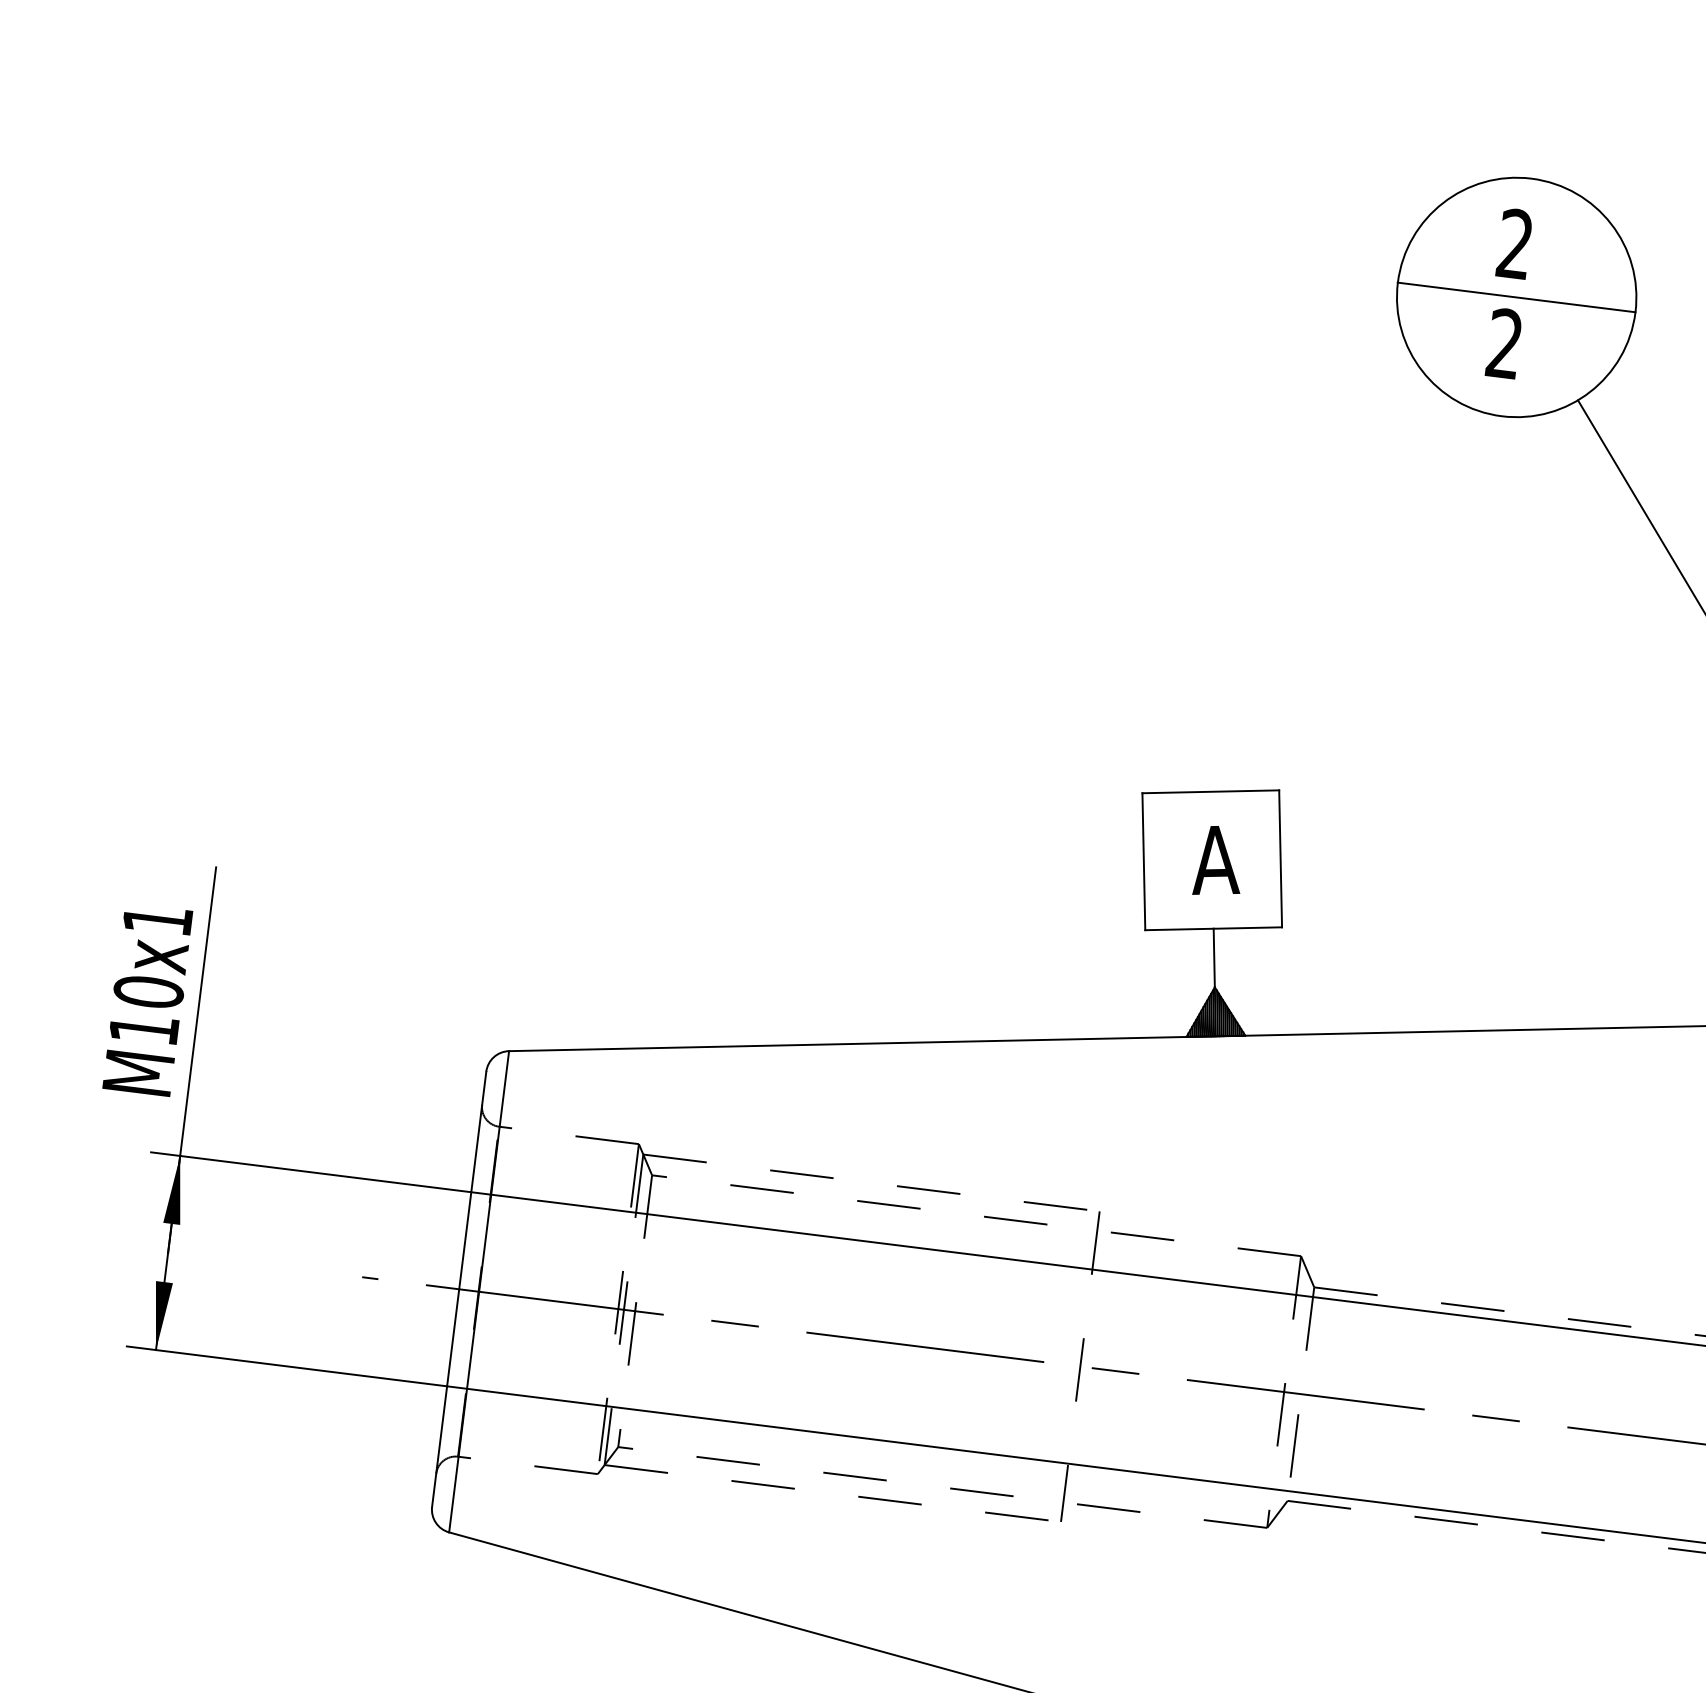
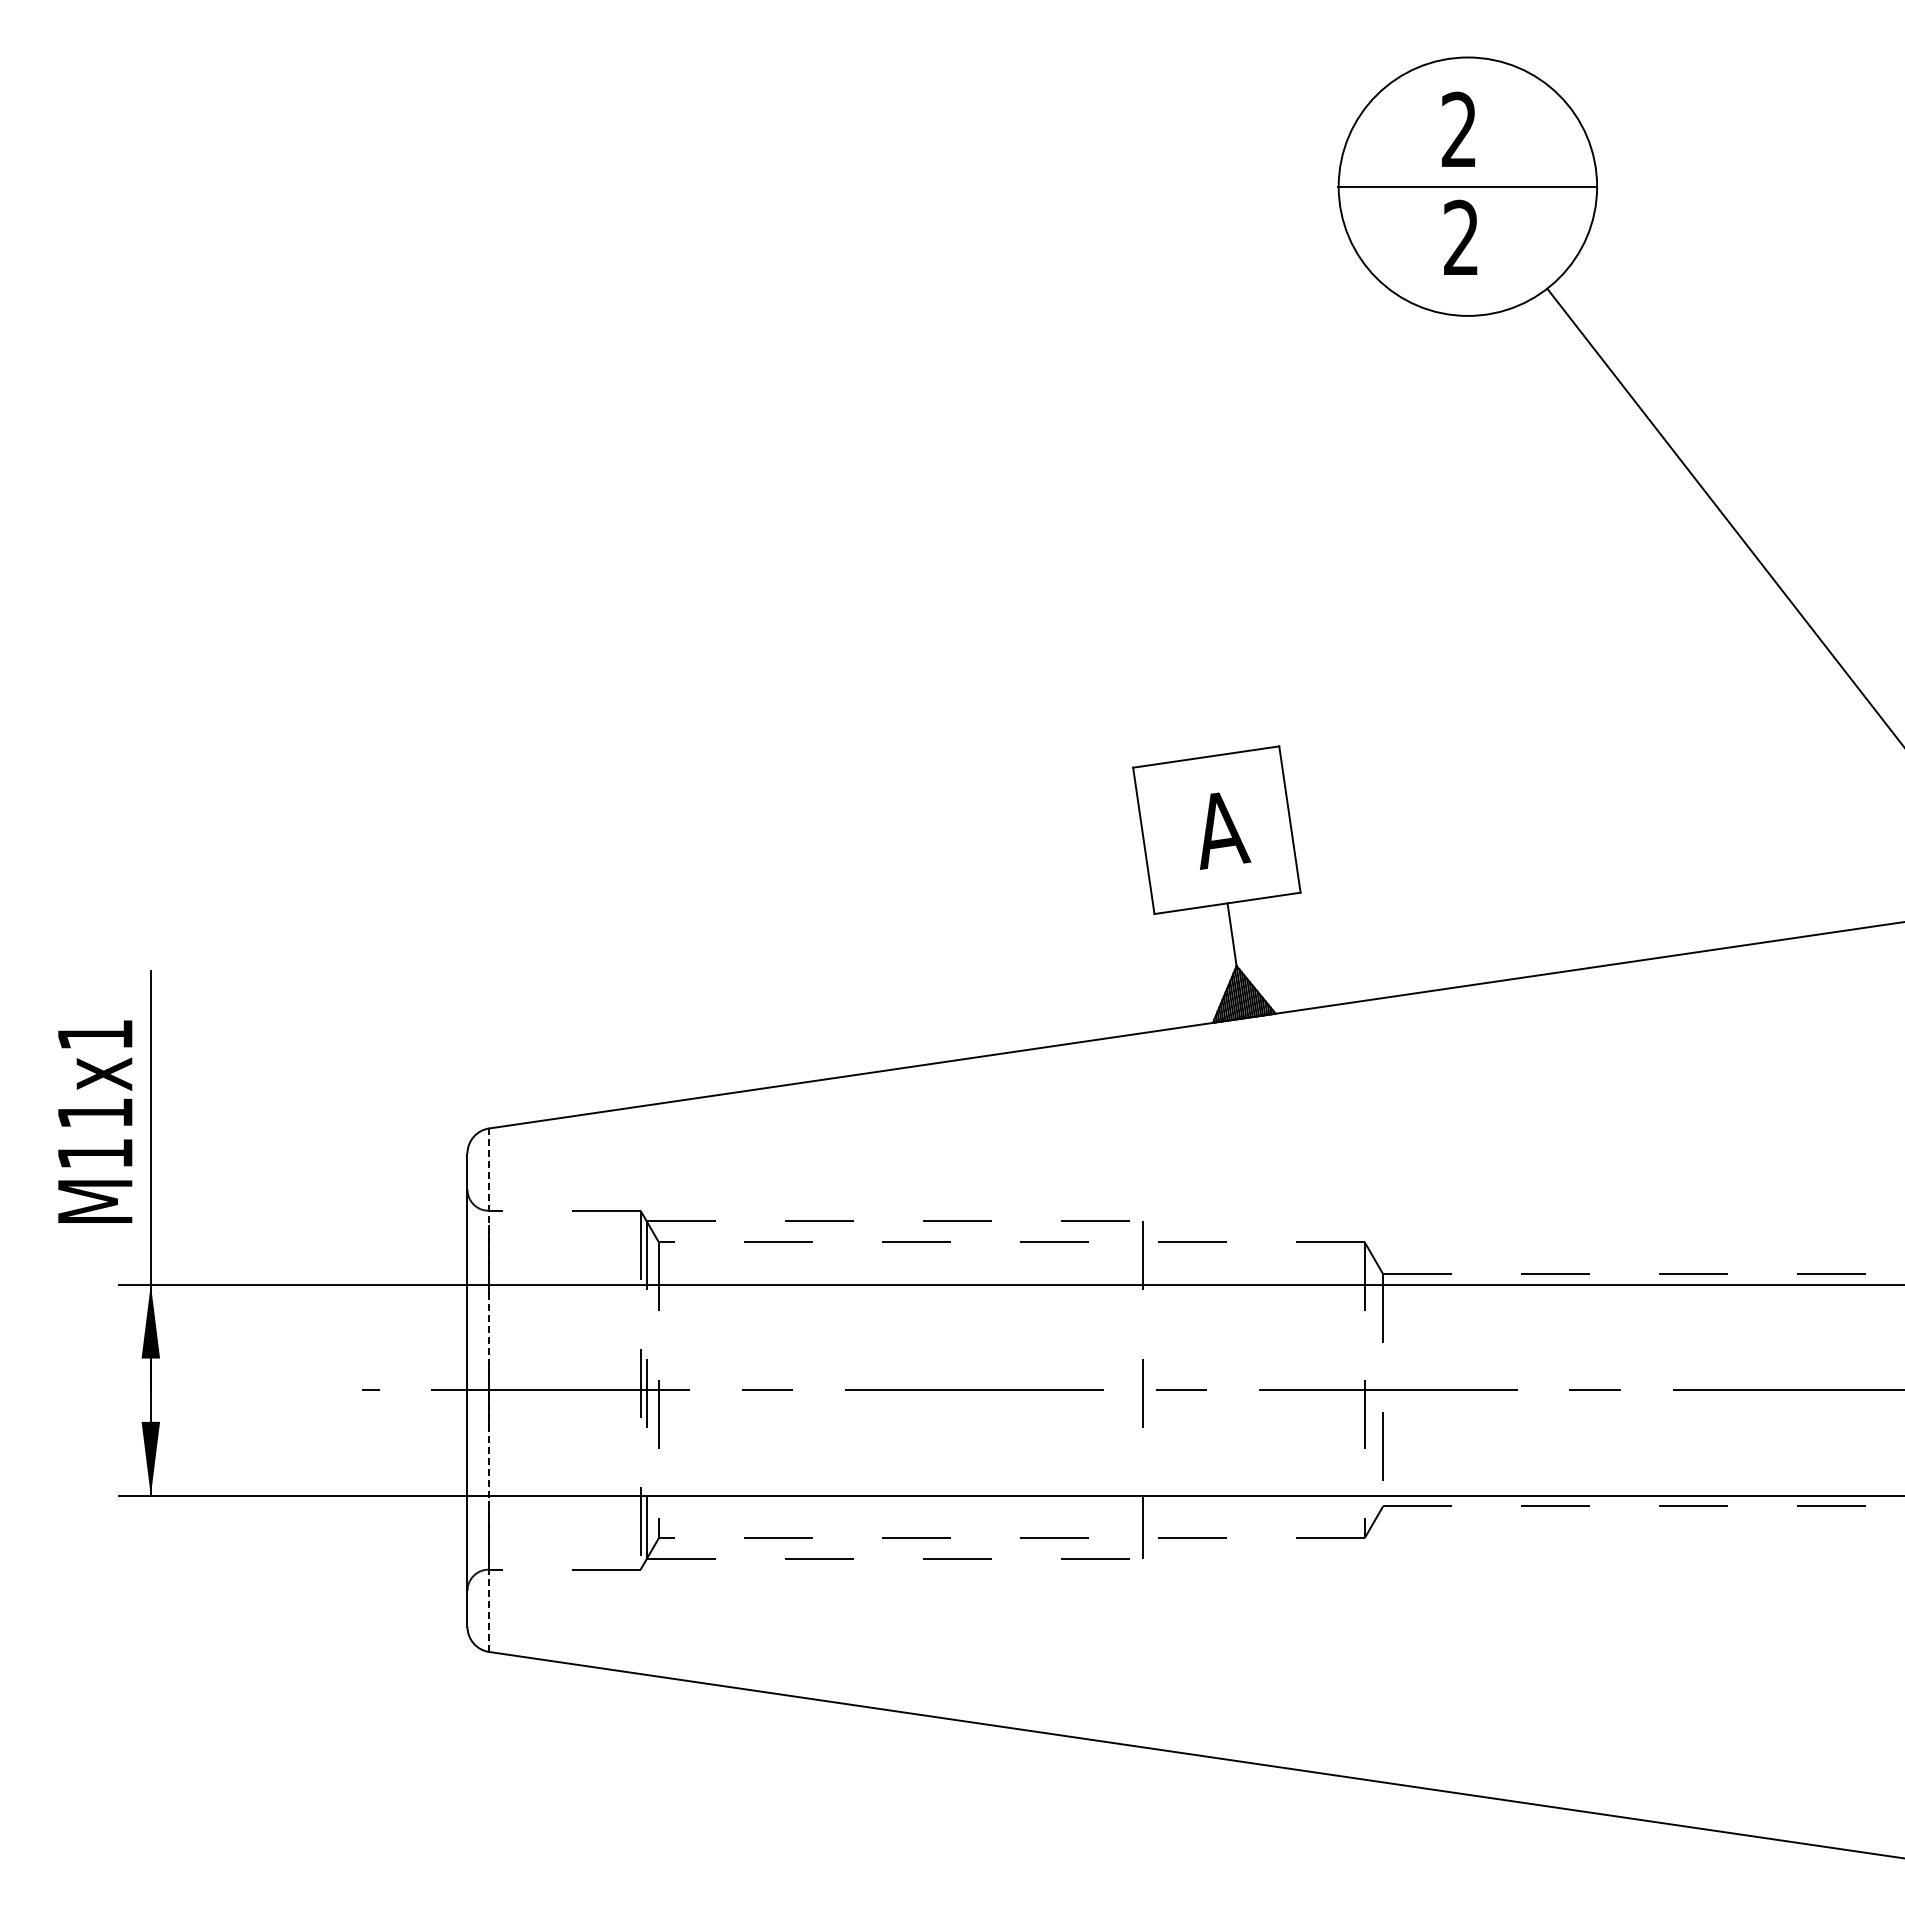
text: (148, 992) -> (95, 1113), M10x1 -> M11x1
line: (479, 1292) -> (489, 1390), solid -> dashed

